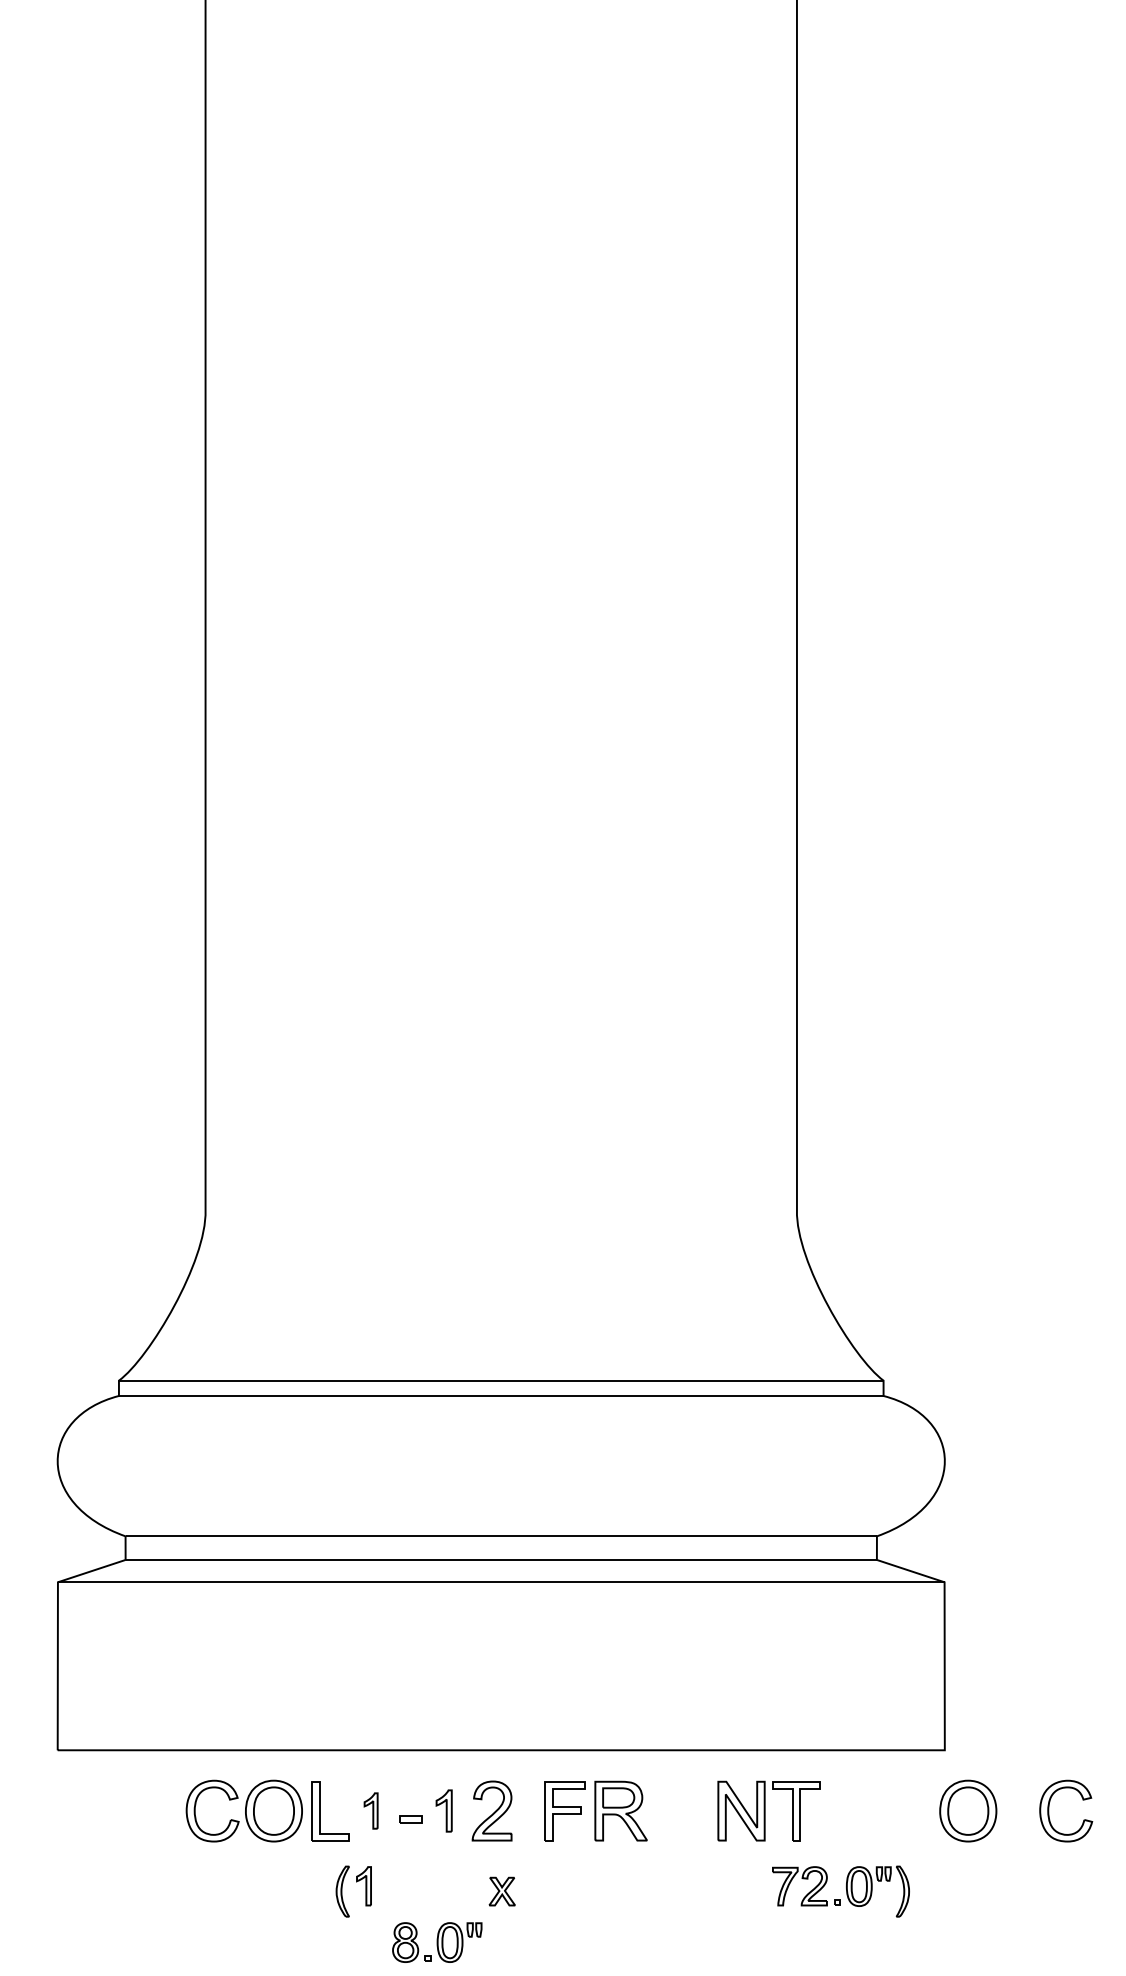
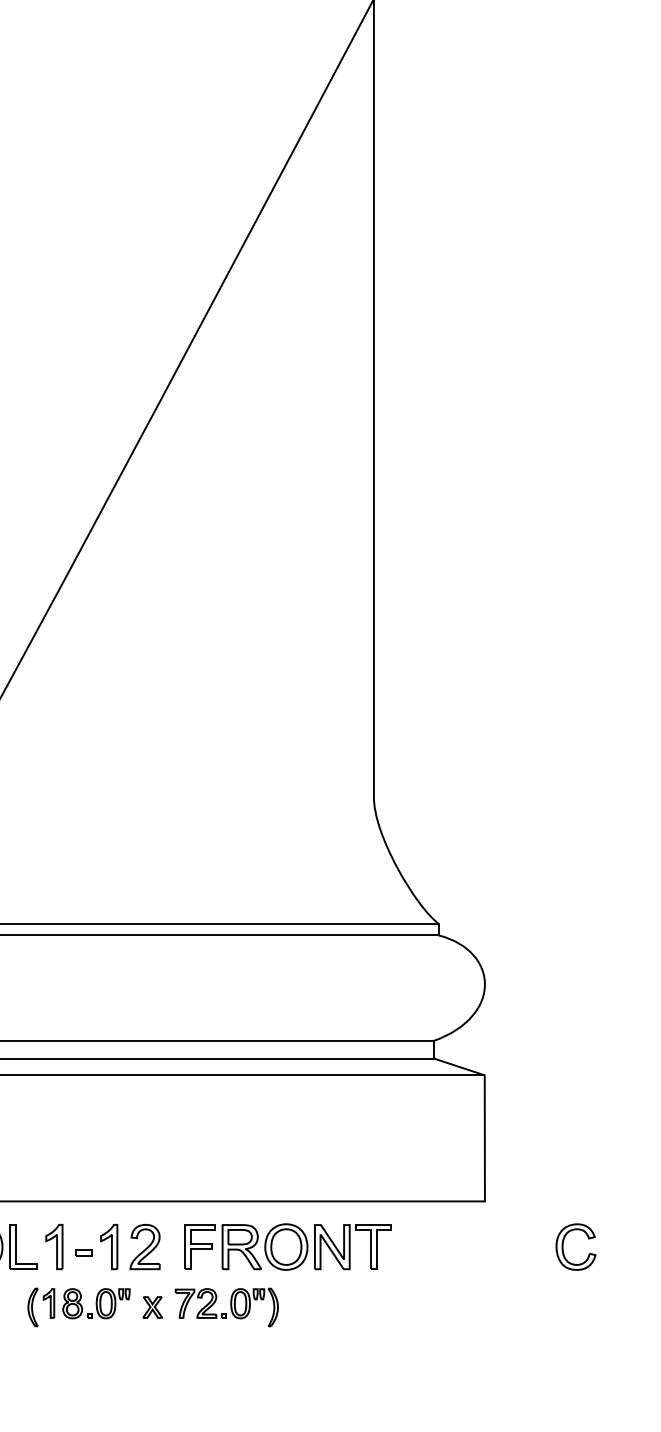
part: (370, 1810) -> (53, 1246), size x1.67
part: (443, 1810) -> (108, 1246), size x1.43
part: (968, 1810) -> (286, 1246), moved
part: (840, 1891) -> (226, 1307), moved
part: (437, 1942) -> (96, 1303), moved

